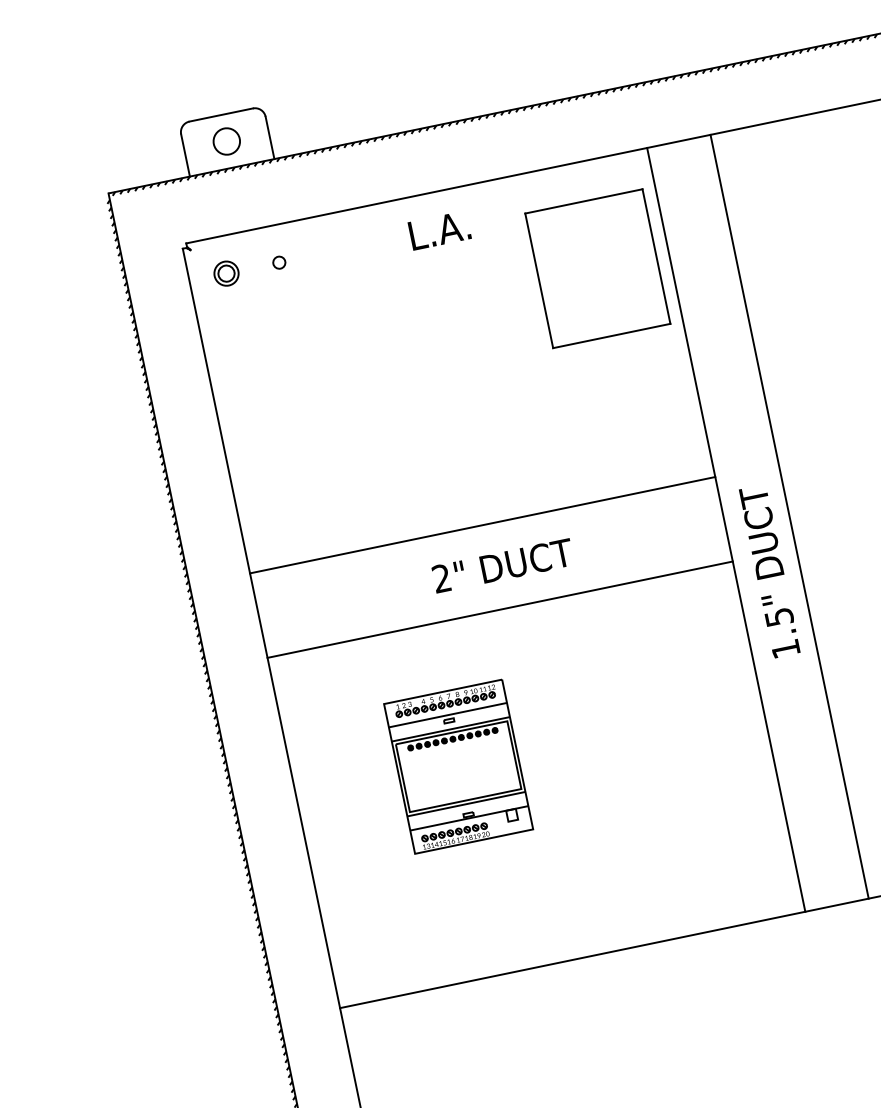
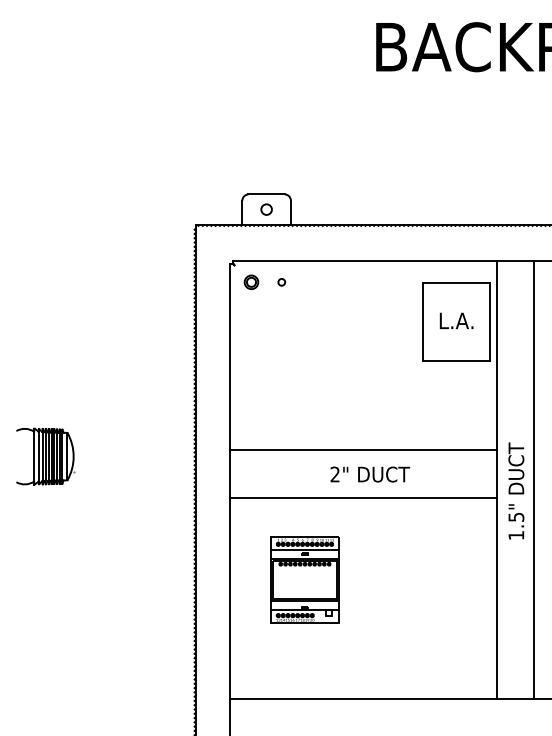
circle: (226, 141) -> (266, 209), size x0.71
text: (439, 229) -> (456, 320), moved
text: (769, 570) -> (516, 490), moved
part: (457, 766) -> (304, 579), moved

